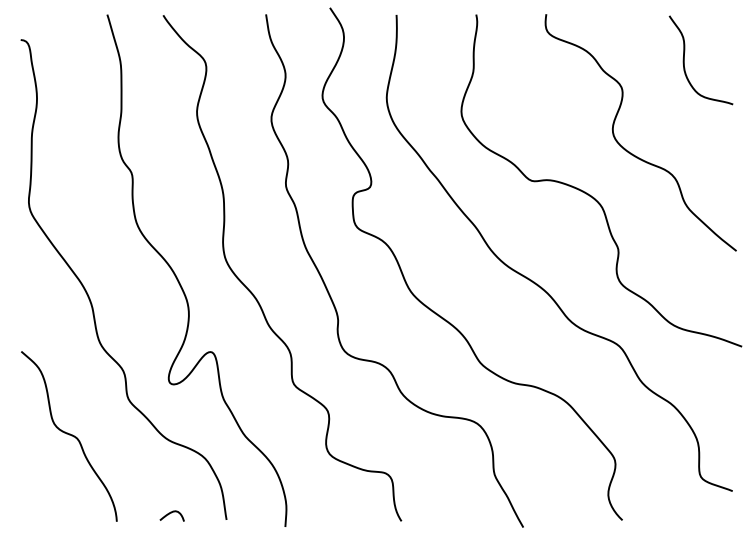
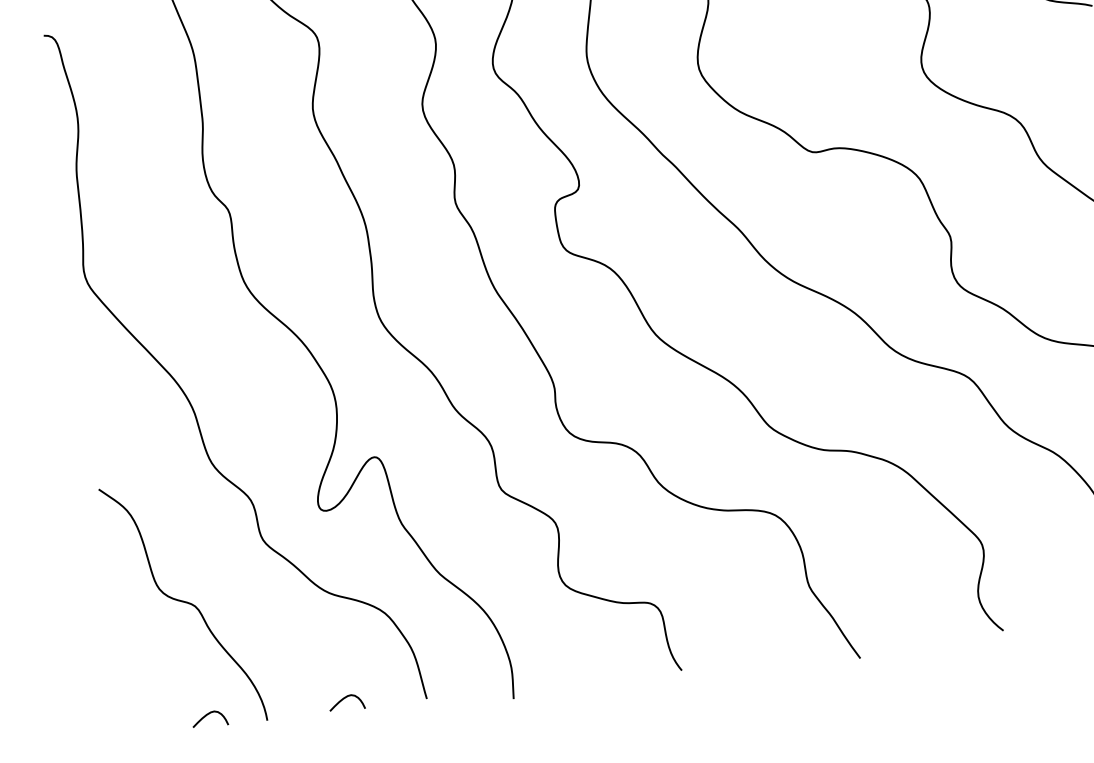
curve: (77, 513) -> (208, 715), added

